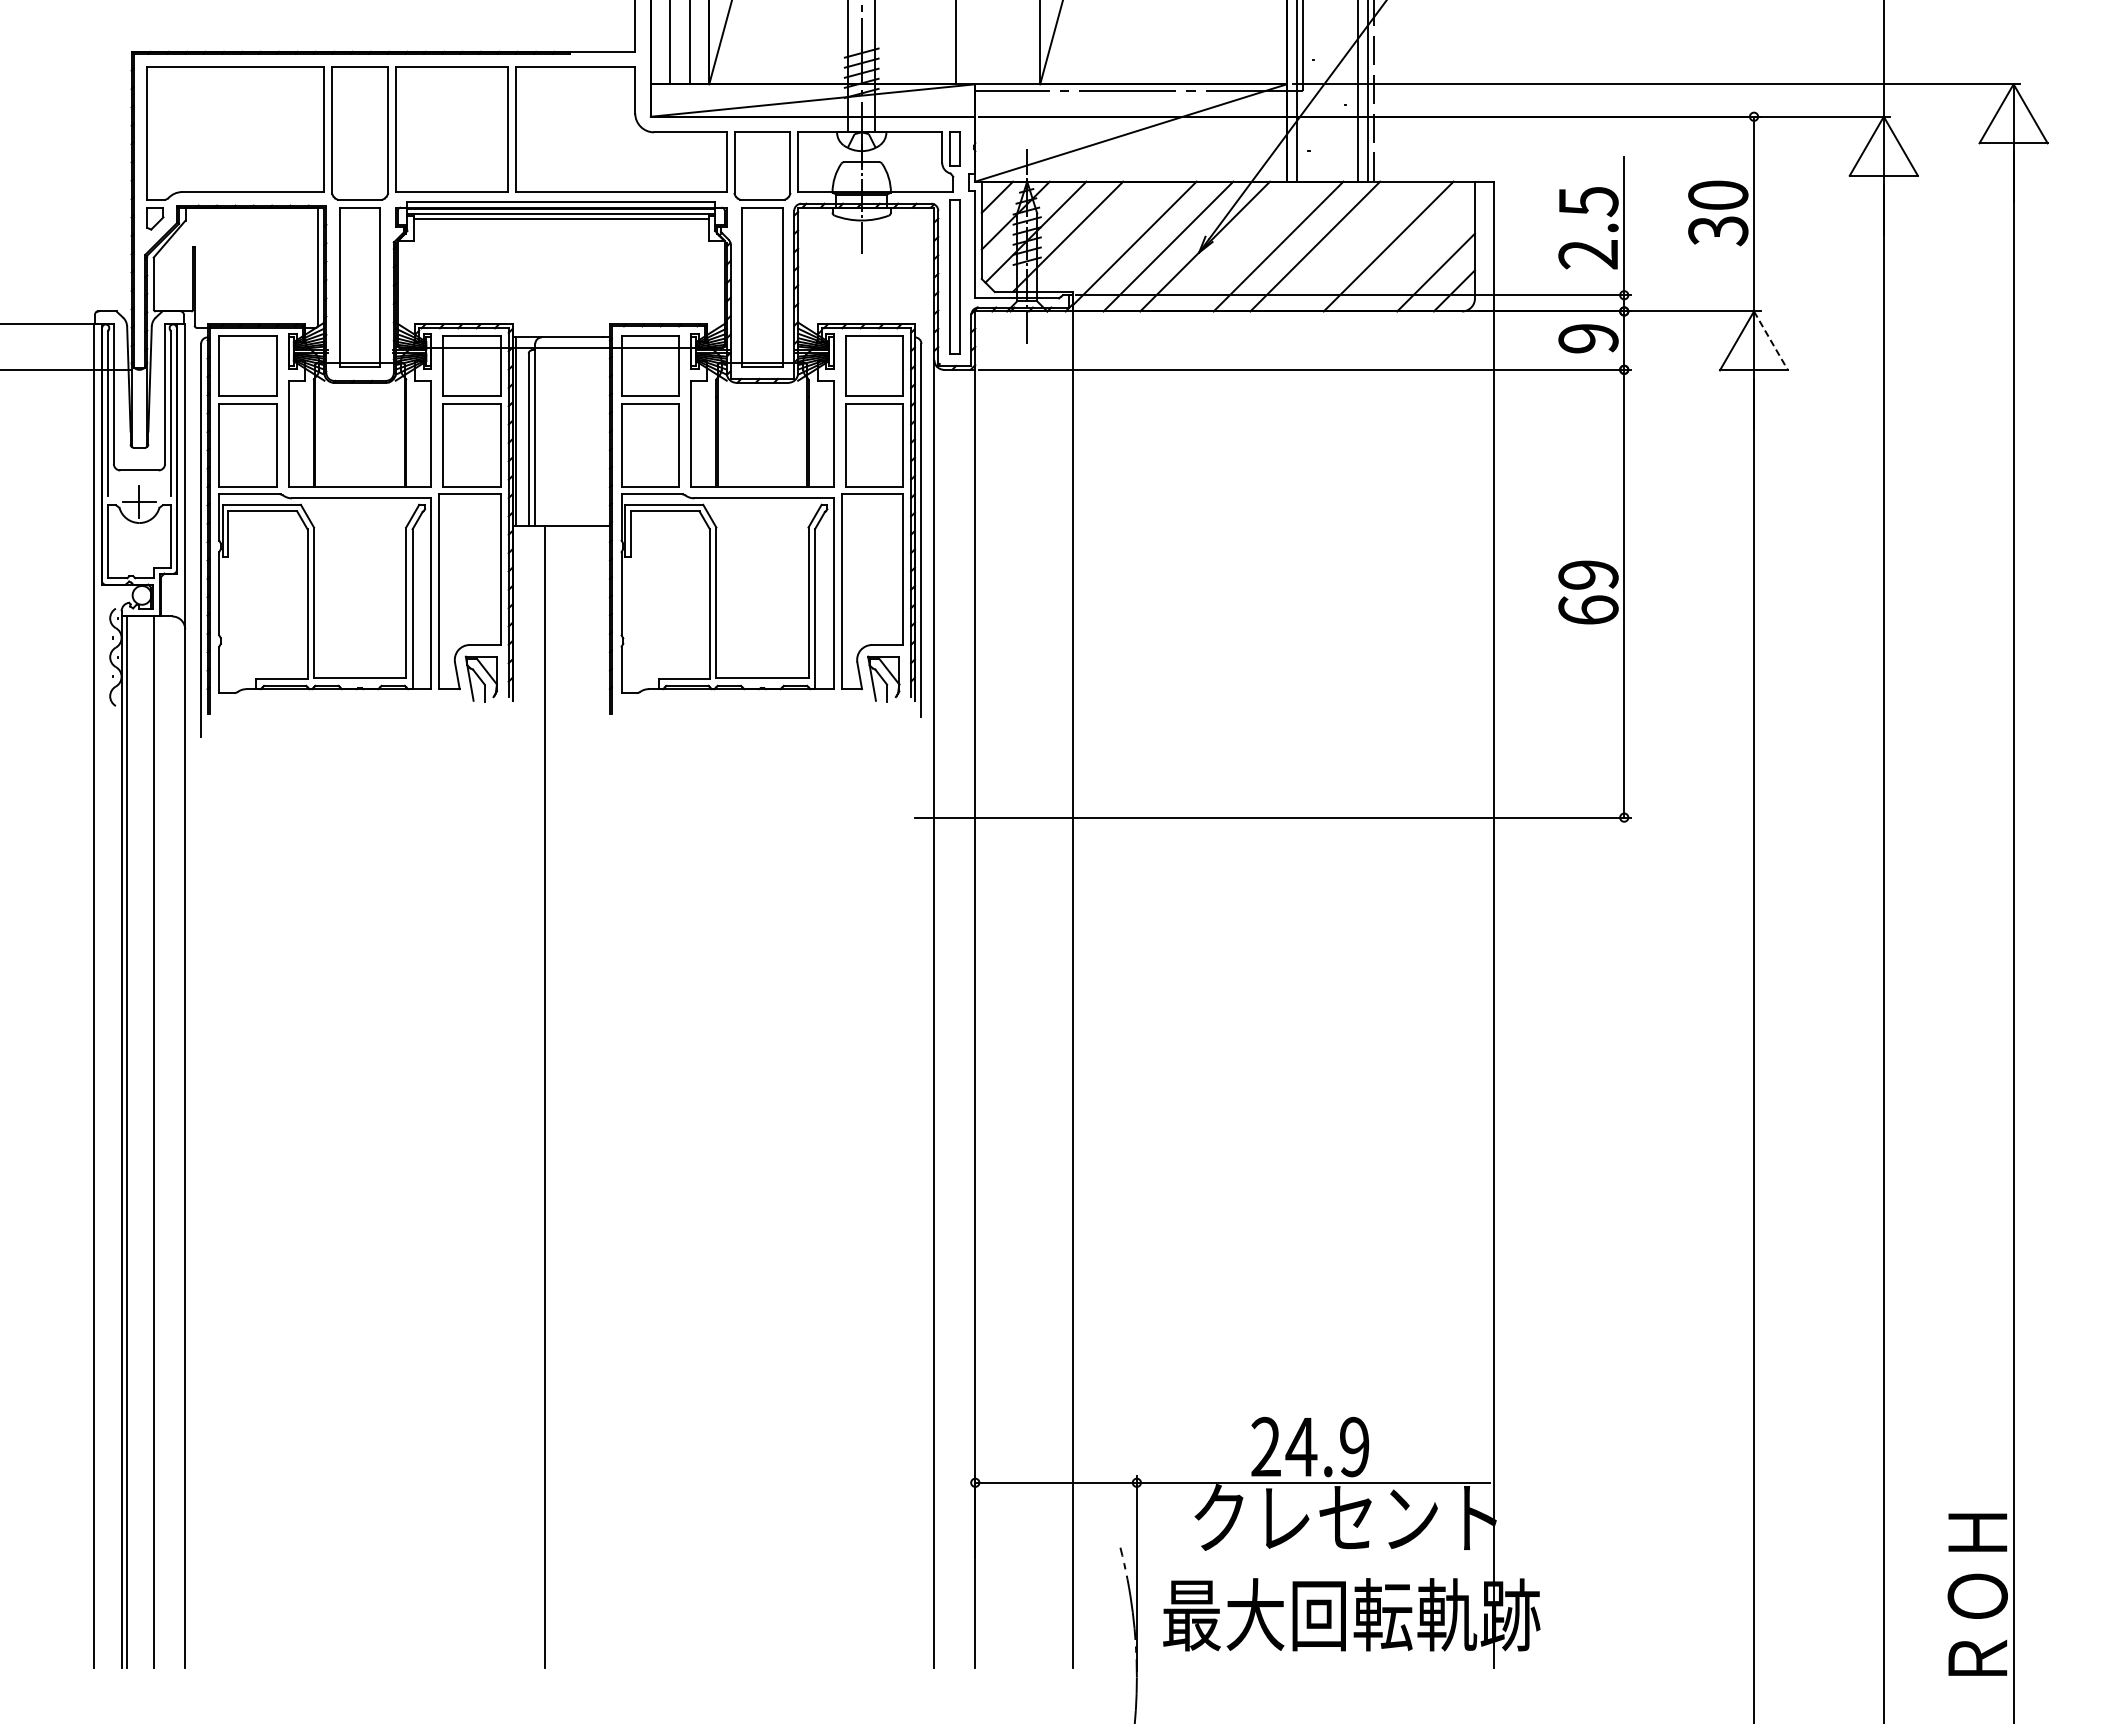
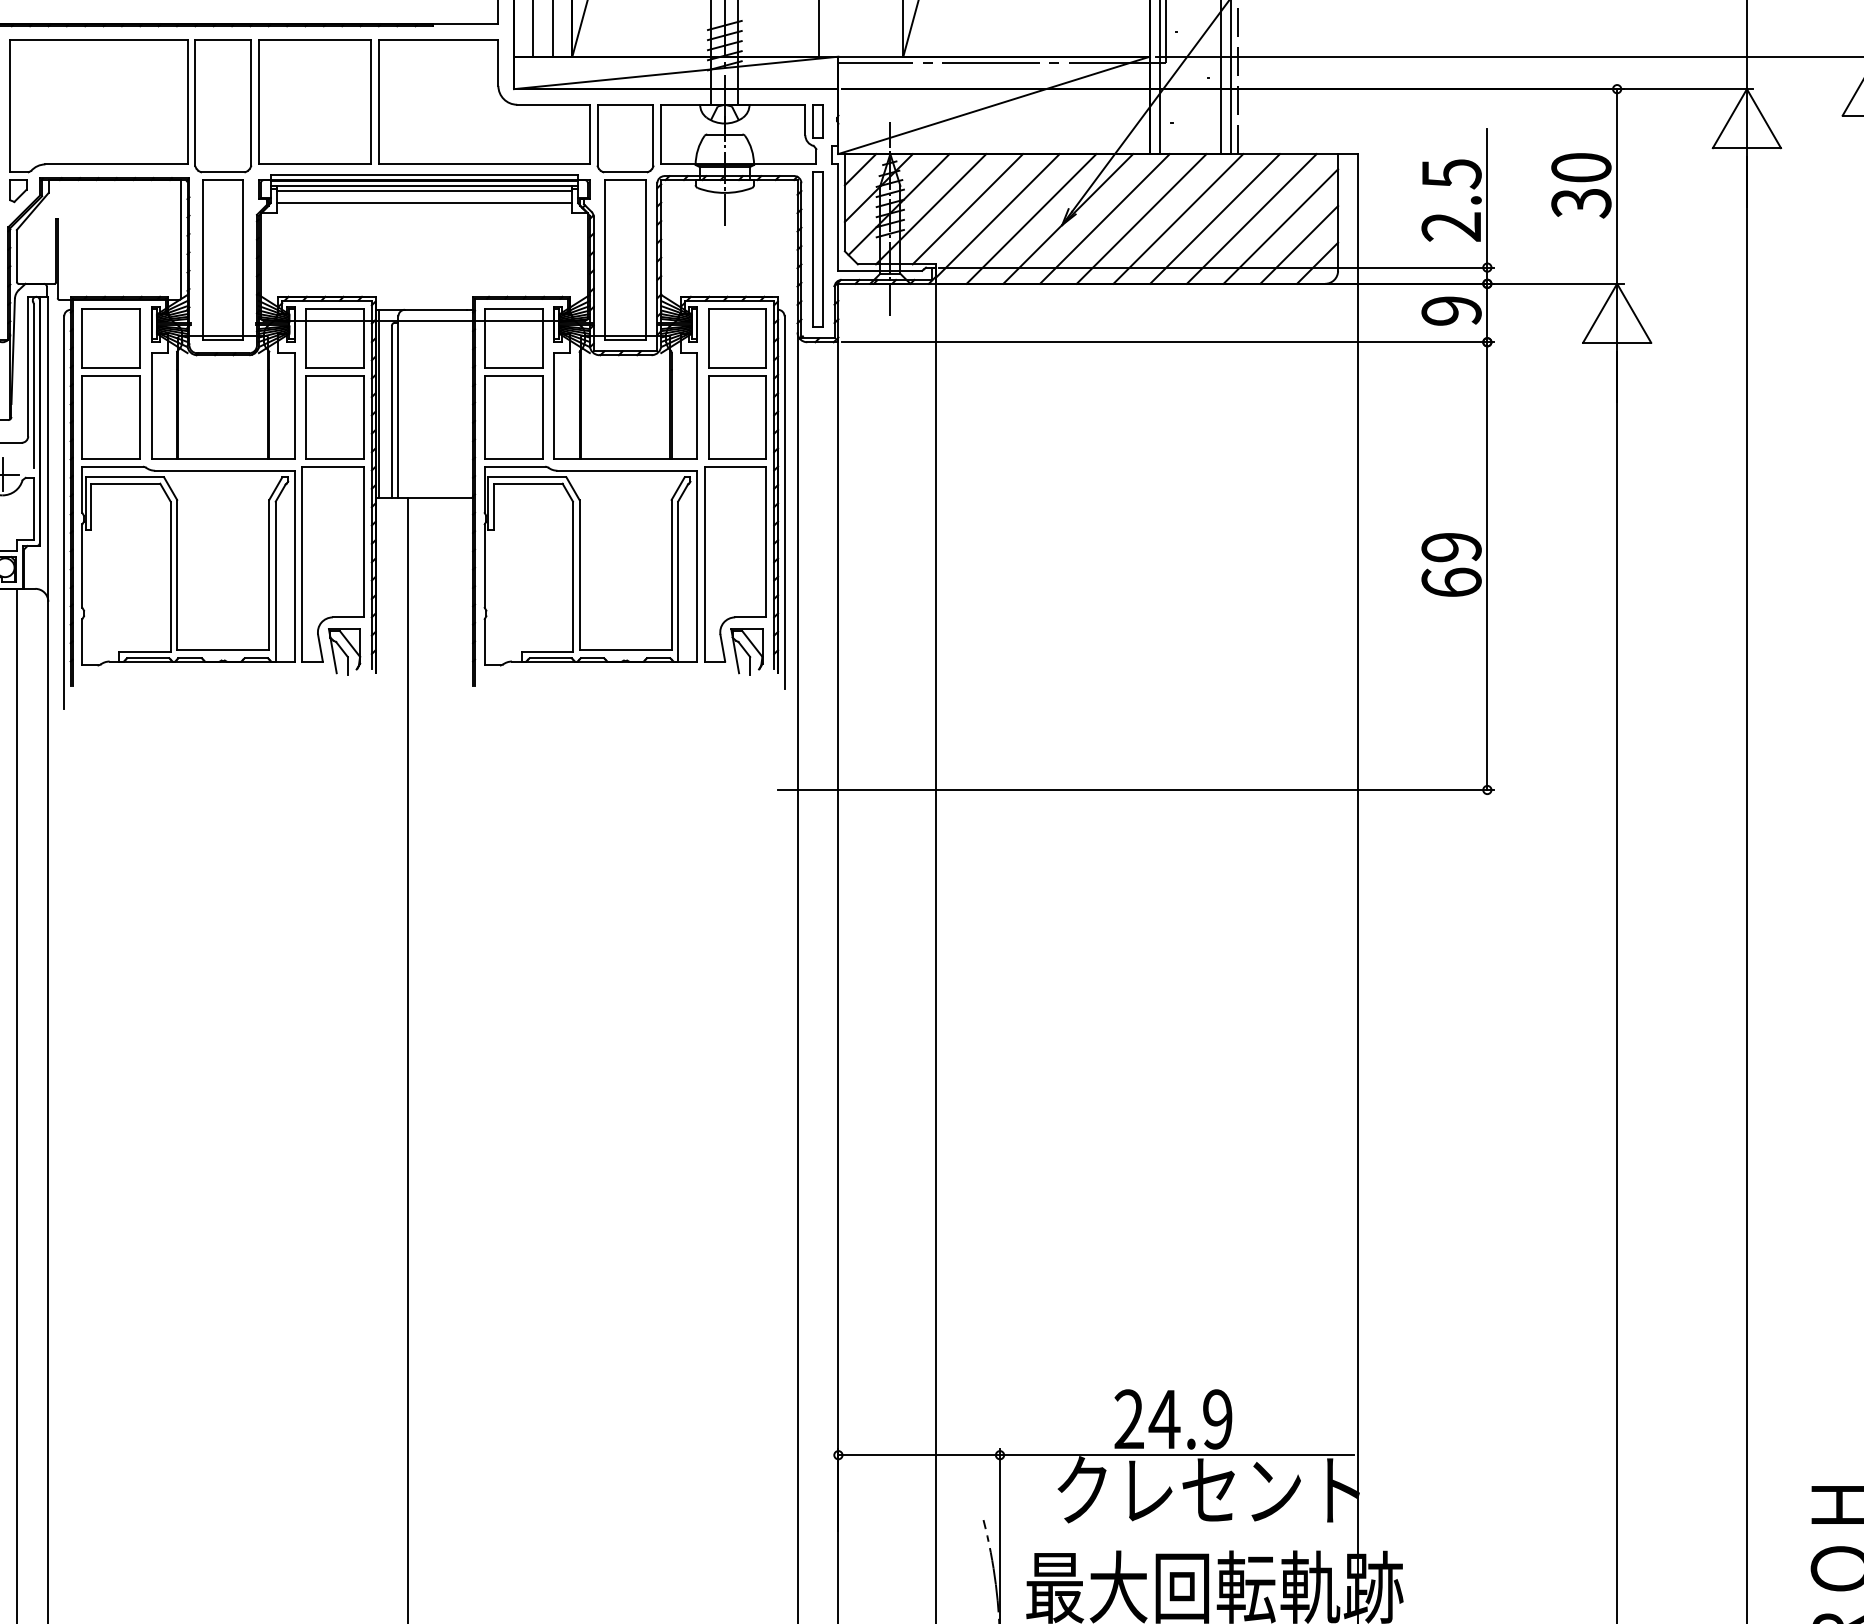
line: (560, 230) -> (423, 202), added
line: (1104, 236) -> (967, 208), added
line: (1241, 246) -> (1104, 218), added
line: (1351, 246) -> (1214, 218), added
line: (1417, 253) -> (1280, 225), added
line: (1771, 341) -> (1634, 313), dashed -> solid

